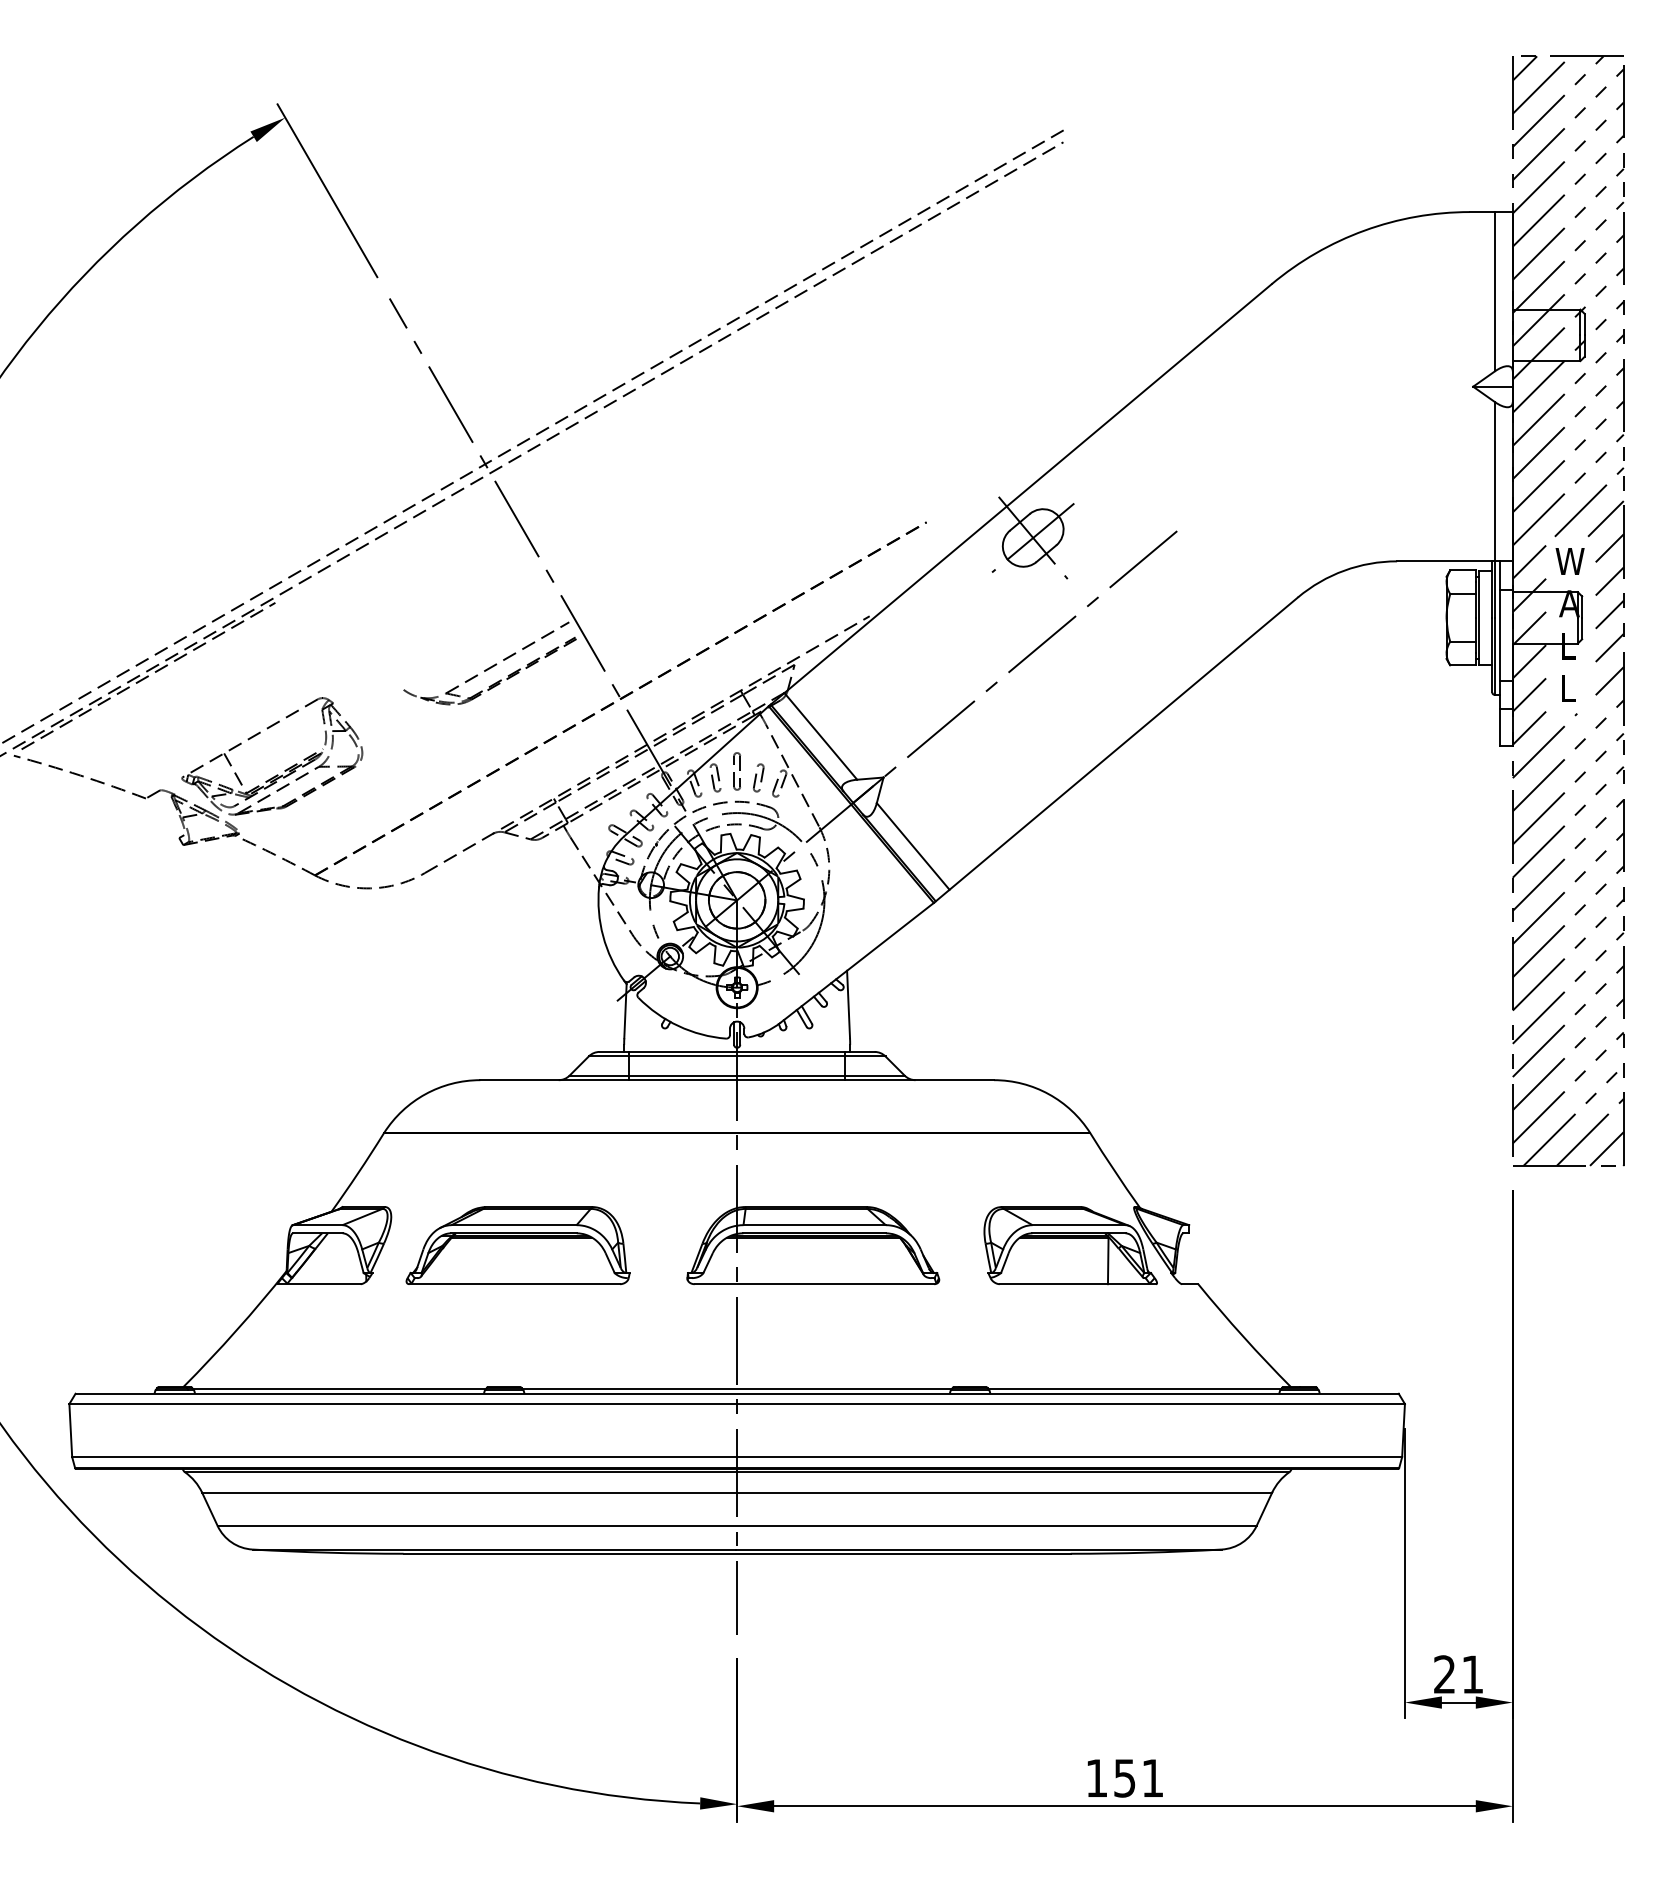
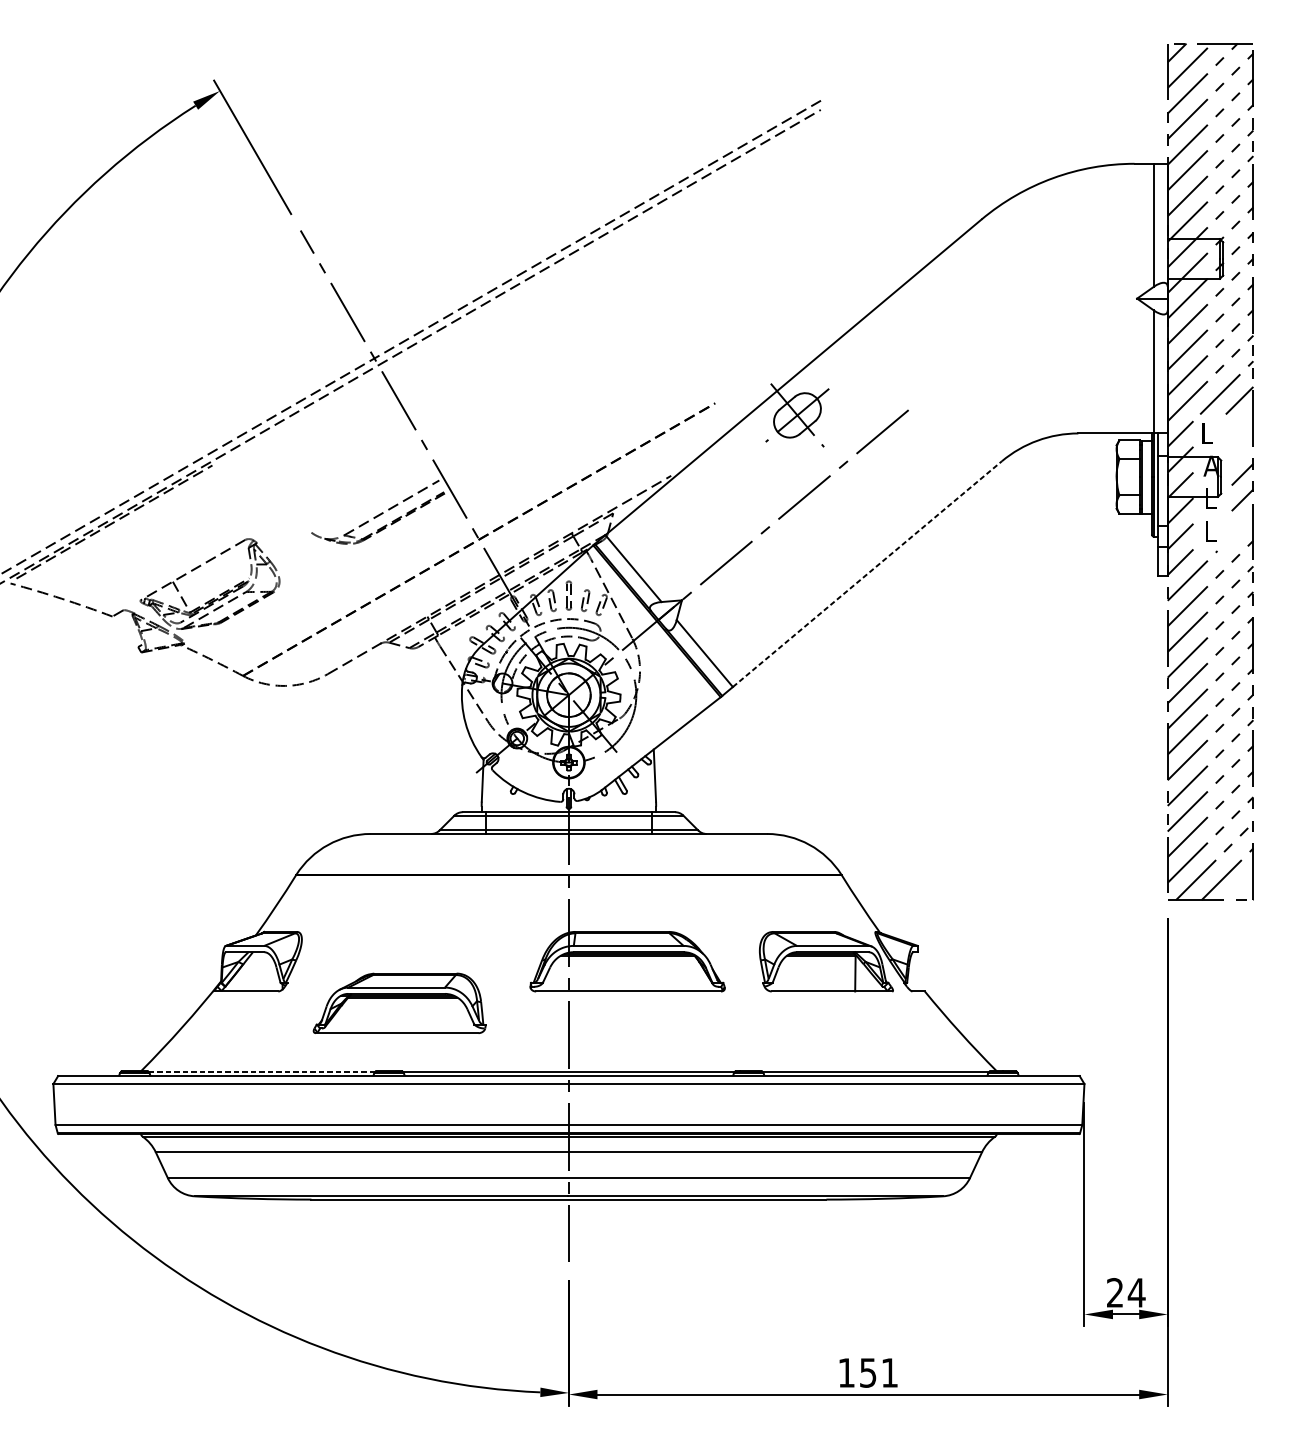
line: (1609, 548) -> (1242, 423), removed
text: (1569, 561) -> (1211, 433), W -> L
line: (1609, 581) -> (1242, 449), removed
line: (1609, 681) -> (1242, 526), removed
line: (1124, 743) -> (867, 574), solid -> dashed
line: (1606, 1148) -> (1240, 886), removed
part: (517, 1245) -> (399, 1003), moved
line: (339, 1388) -> (261, 1072), solid -> dashed
text: (1472, 1674) -> (1136, 1292), 21 -> 24

